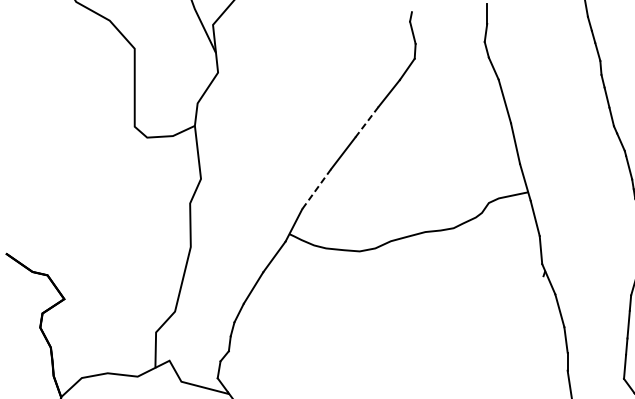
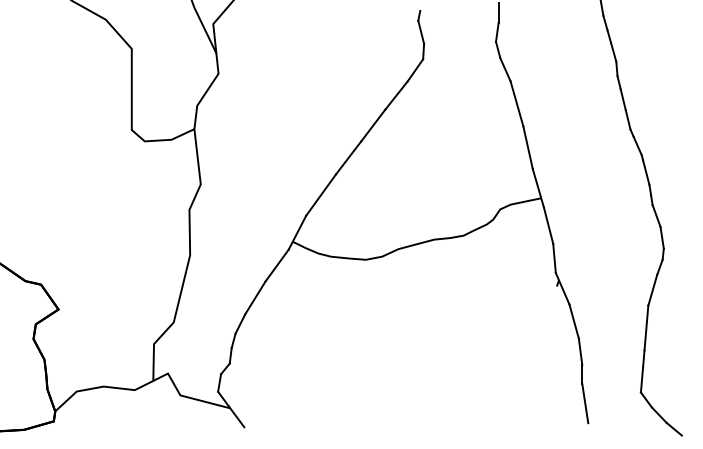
line: (367, 122) -> (373, 125), dashed -> solid
line: (317, 188) -> (321, 194), dashed -> solid

